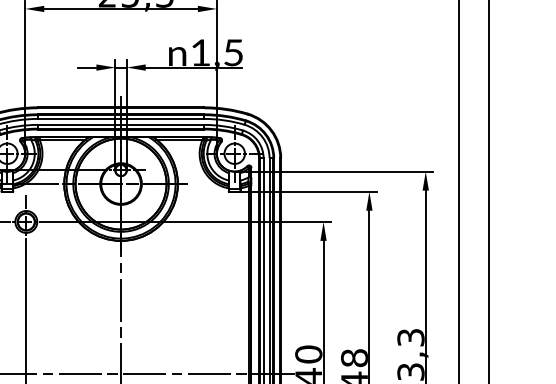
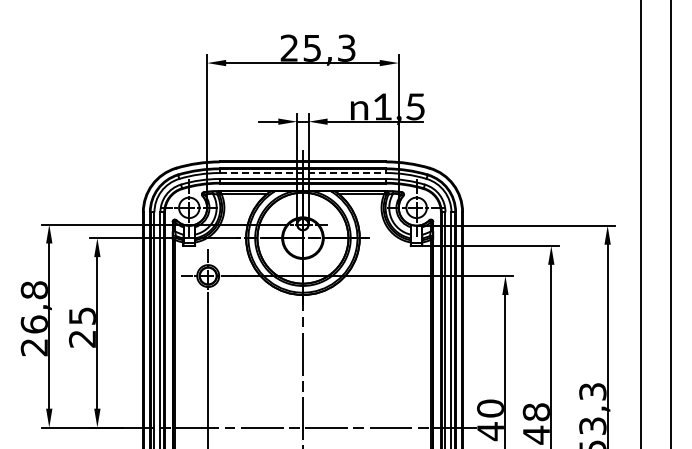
line: (121, 119) -> (303, 173), solid -> dashed

